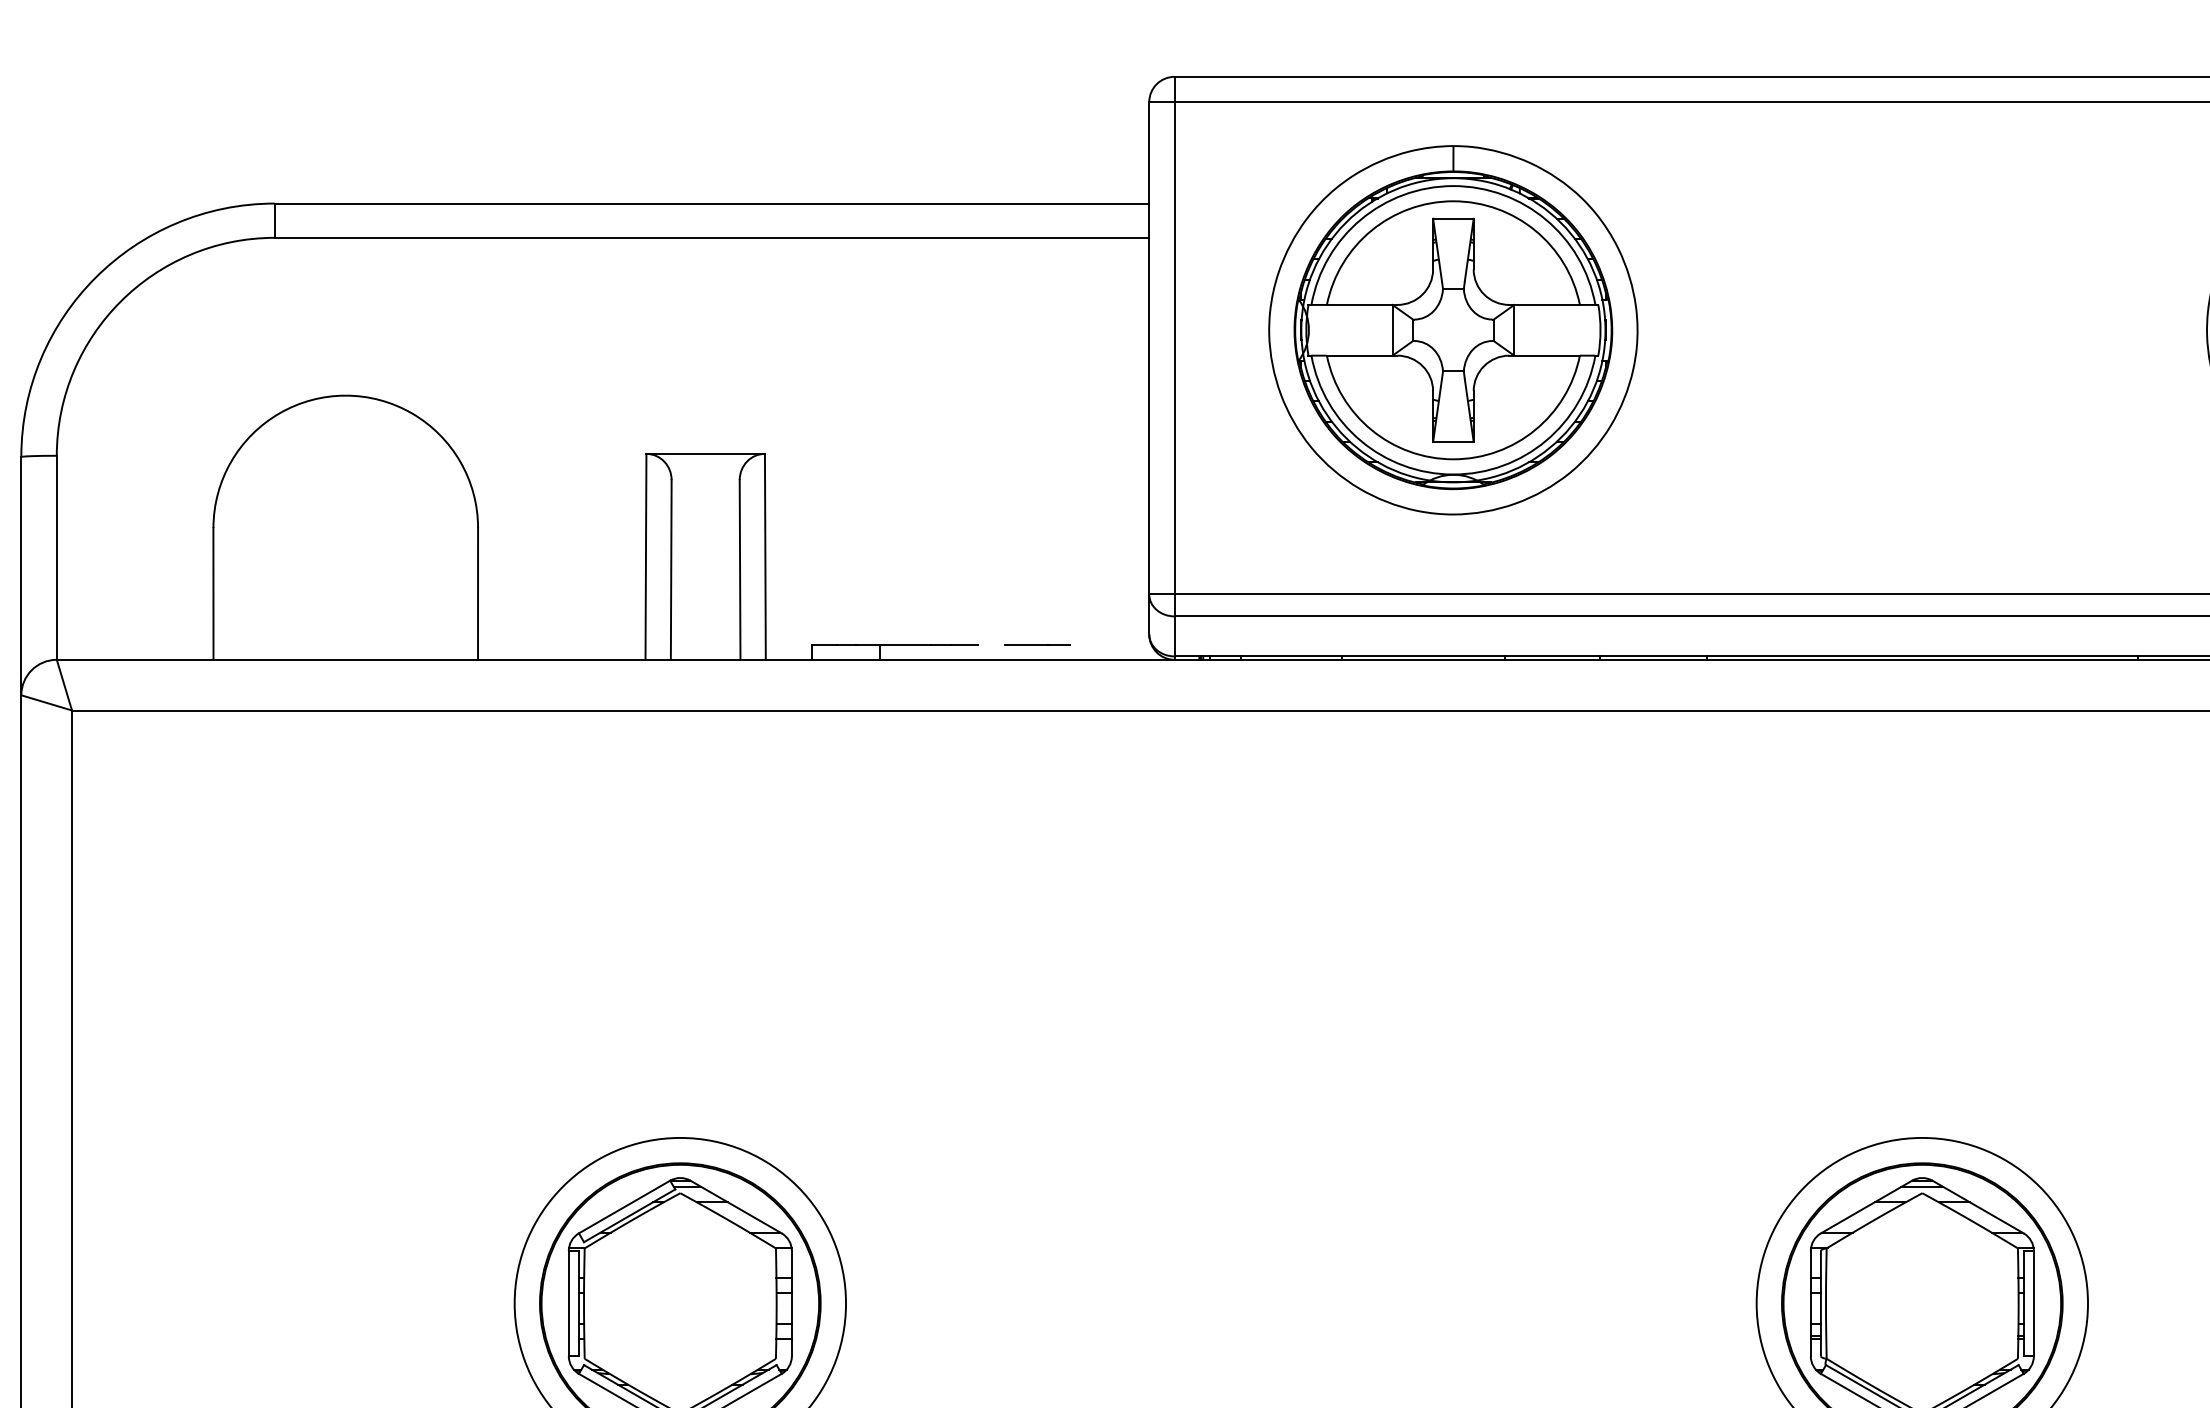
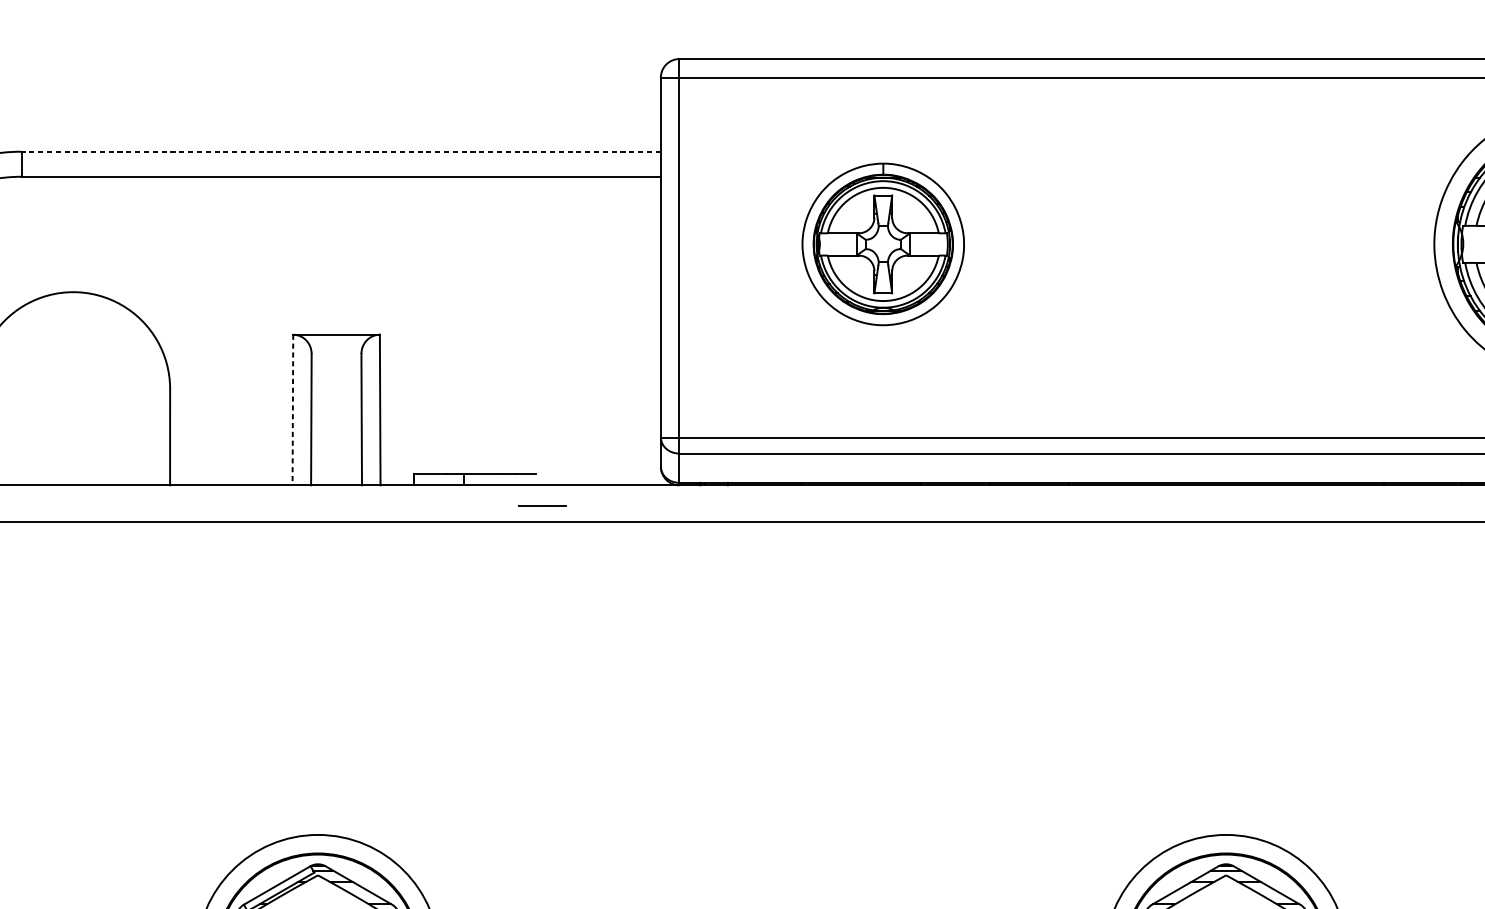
line: (711, 203) -> (340, 151), solid -> dashed
part: (1453, 330) -> (883, 244), size x0.6
line: (645, 556) -> (292, 409), solid -> dashed
line: (1037, 644) -> (542, 506), moved

